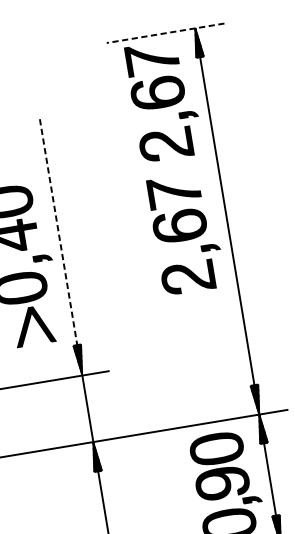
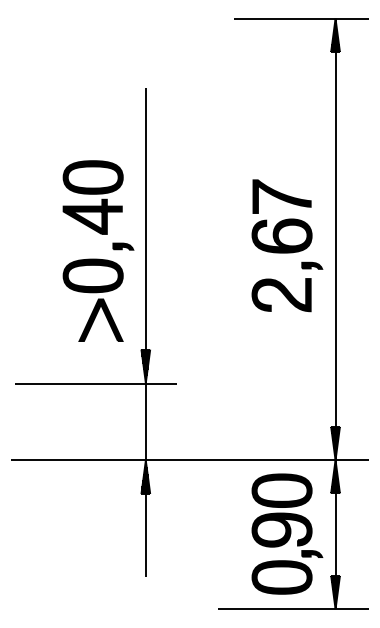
line: (165, 33) -> (301, 19), dashed -> solid
part: (164, 100) -> (287, 93), removed
line: (60, 245) -> (145, 235), dashed -> solid

